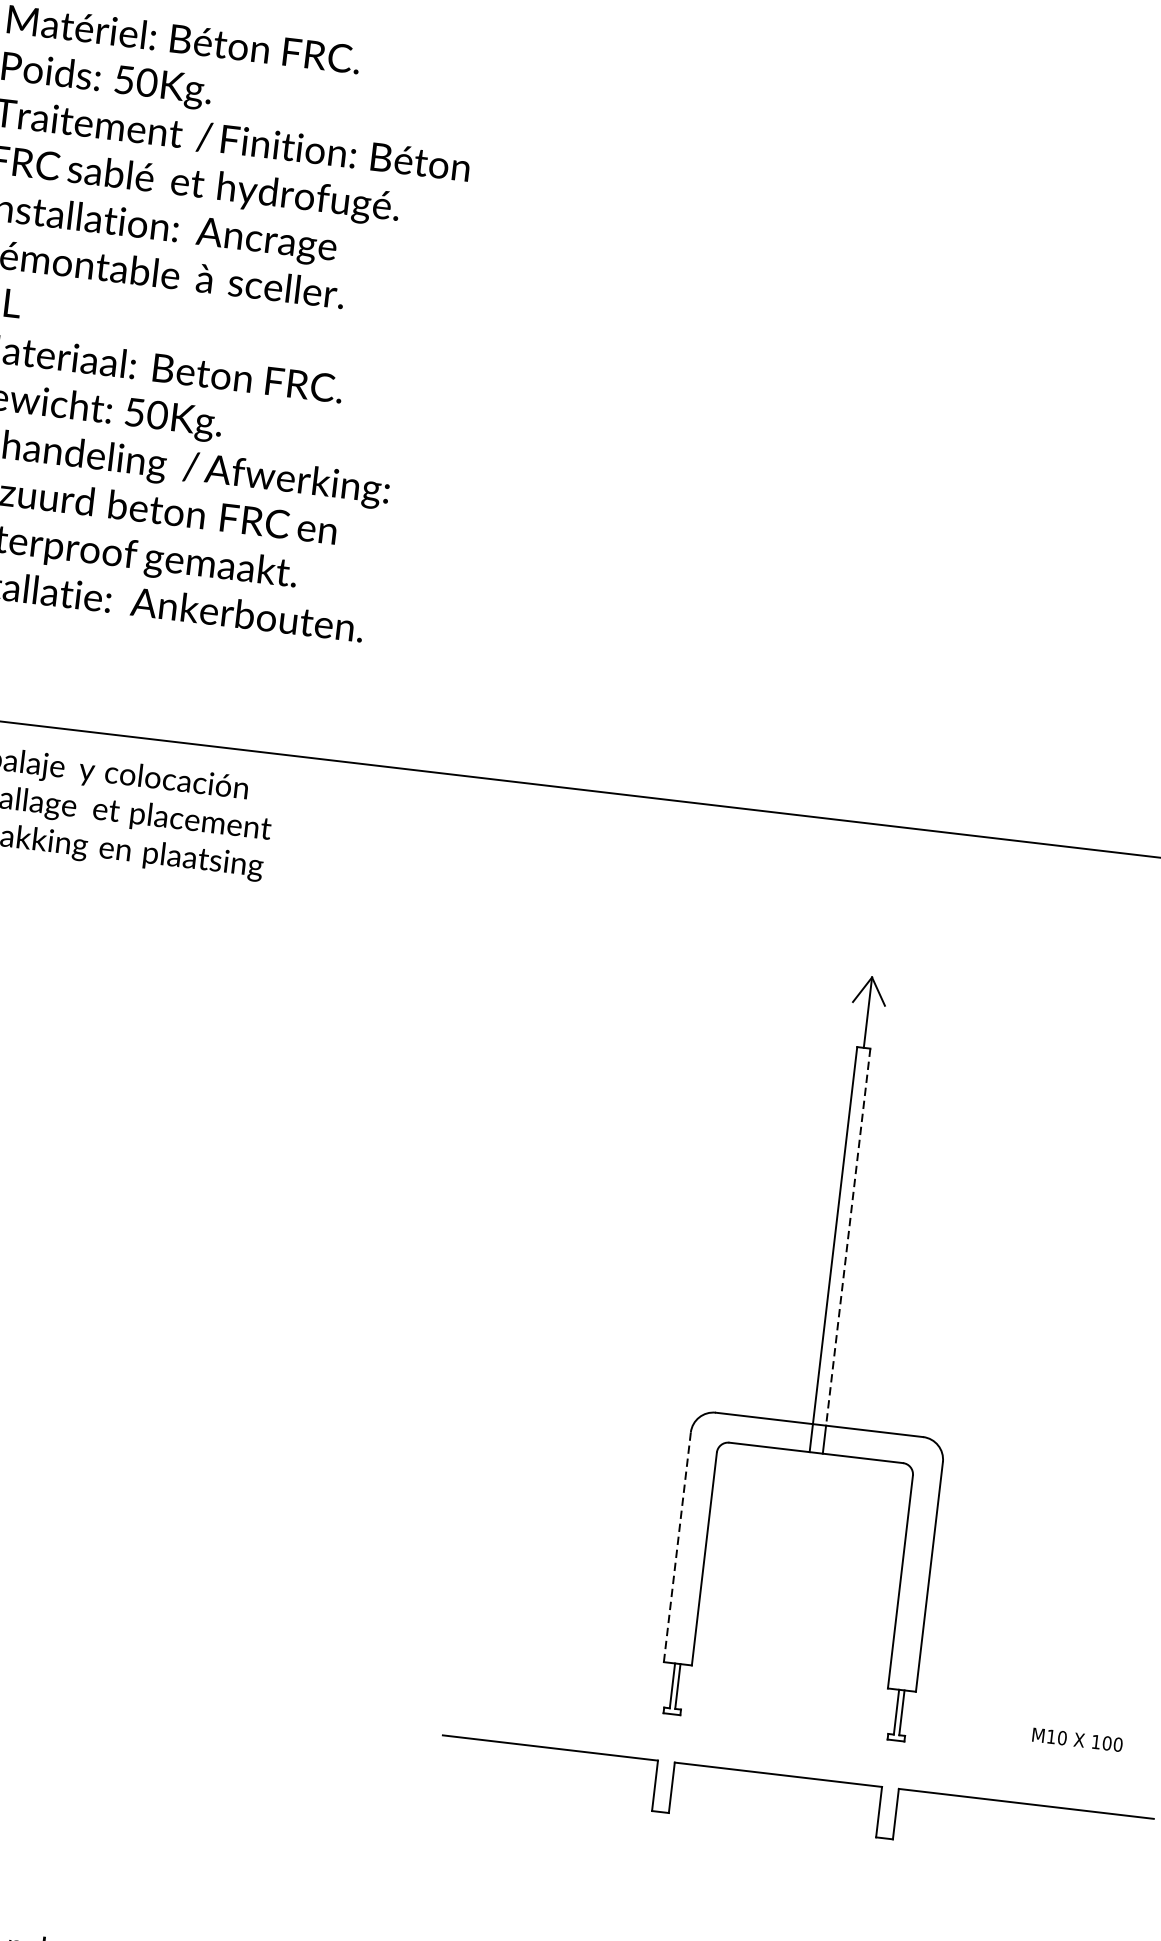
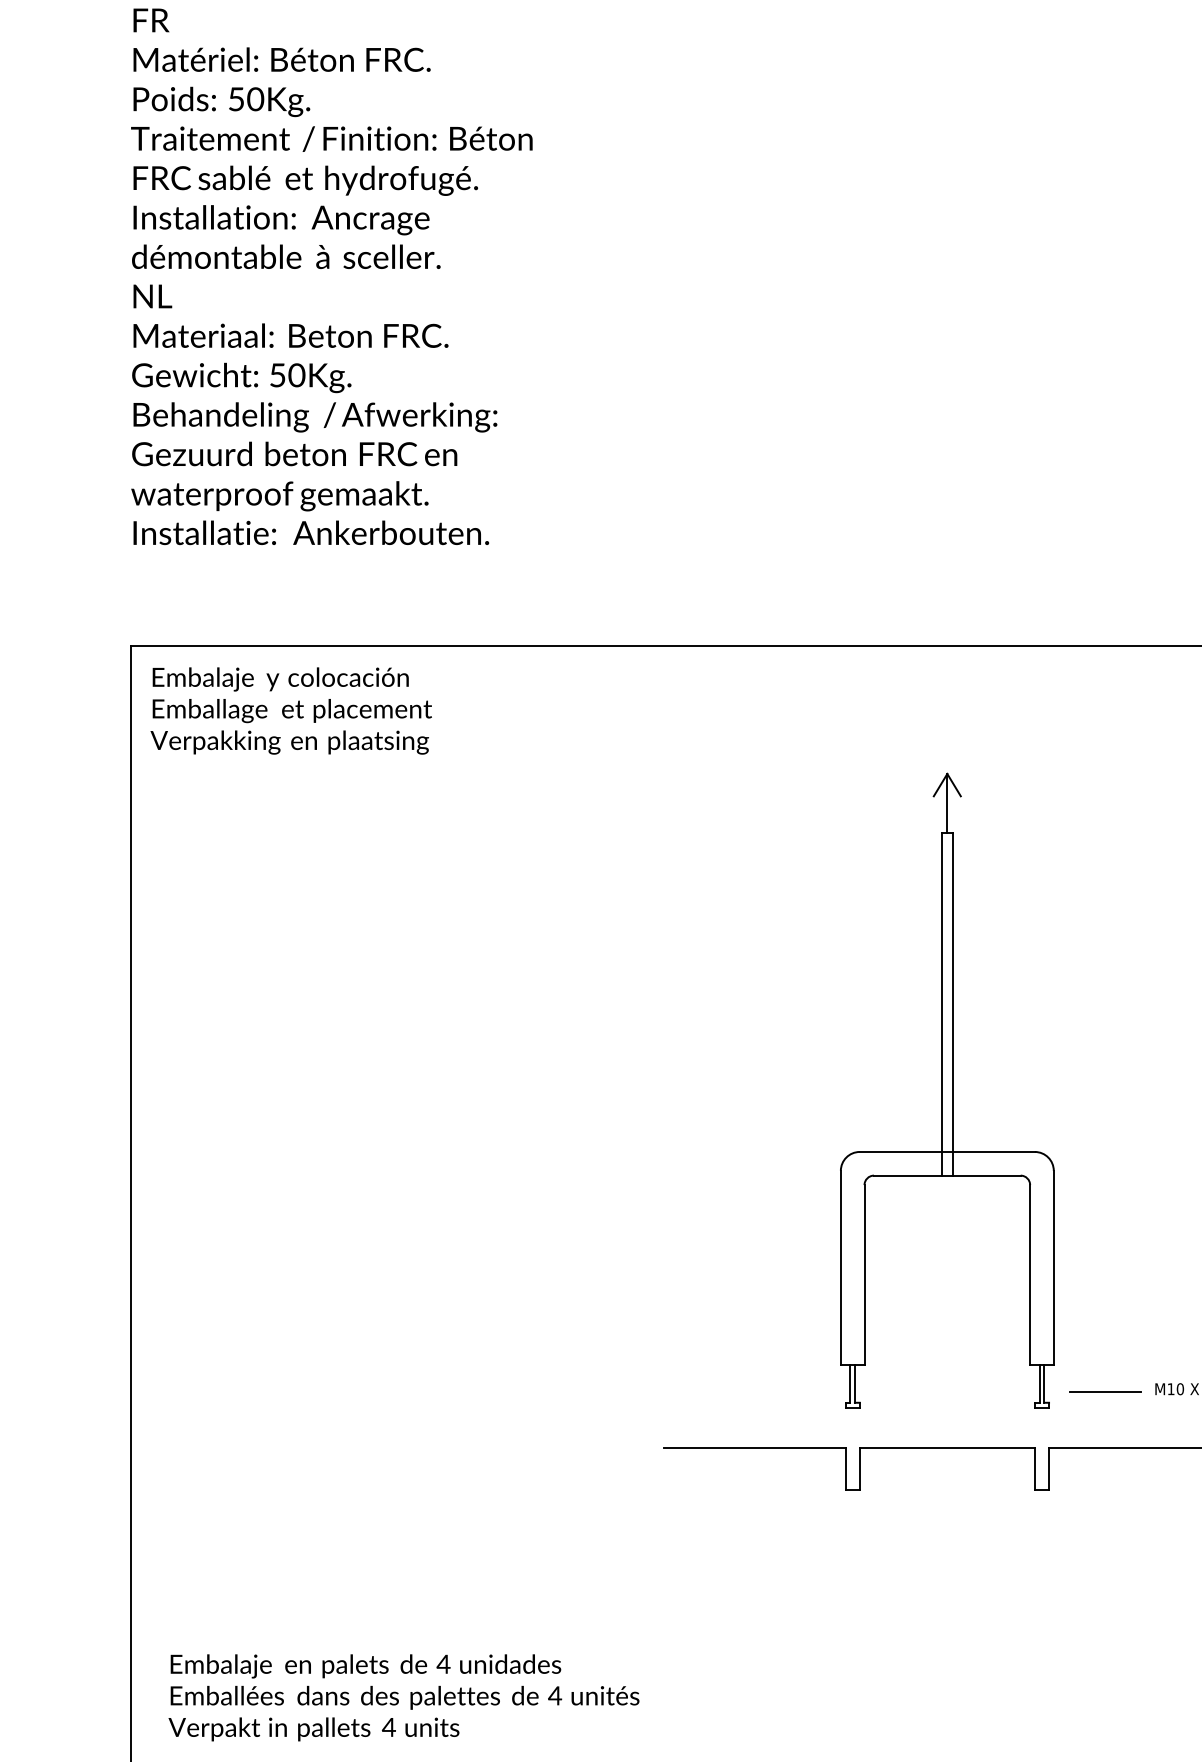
line: (847, 1238) -> (952, 993), dashed -> solid
line: (676, 1546) -> (840, 1267), dashed -> solid
line: (973, 1730) -> (1105, 1391), added

